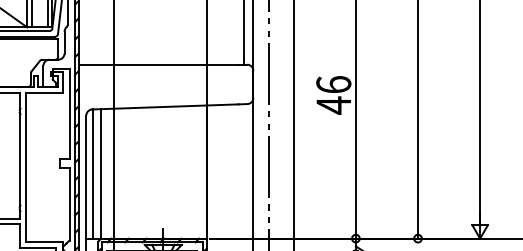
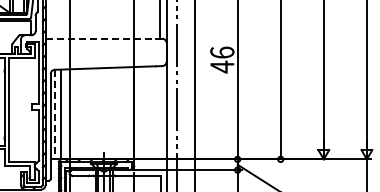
line: (159, 64) -> (101, 38), solid -> dashed
line: (93, 173) -> (55, 114), solid -> dashed

